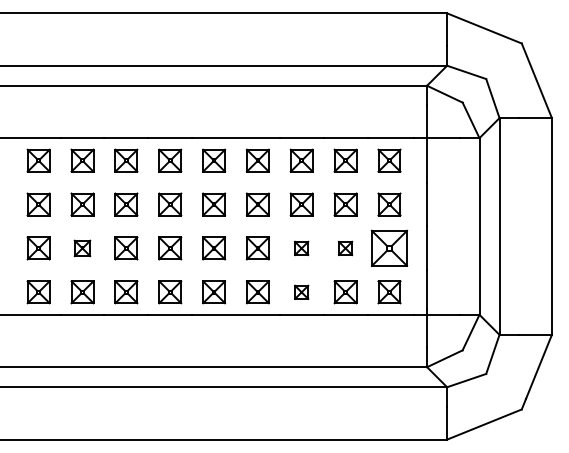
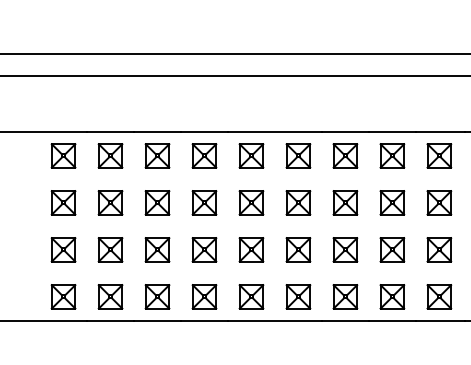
part: (82, 248) -> (110, 249), size x1.43
part: (301, 248) -> (345, 249), size x1.67
part: (345, 248) -> (392, 249), size x1.67
part: (389, 248) -> (439, 249), size x0.62
part: (301, 292) -> (345, 297), size x1.67

